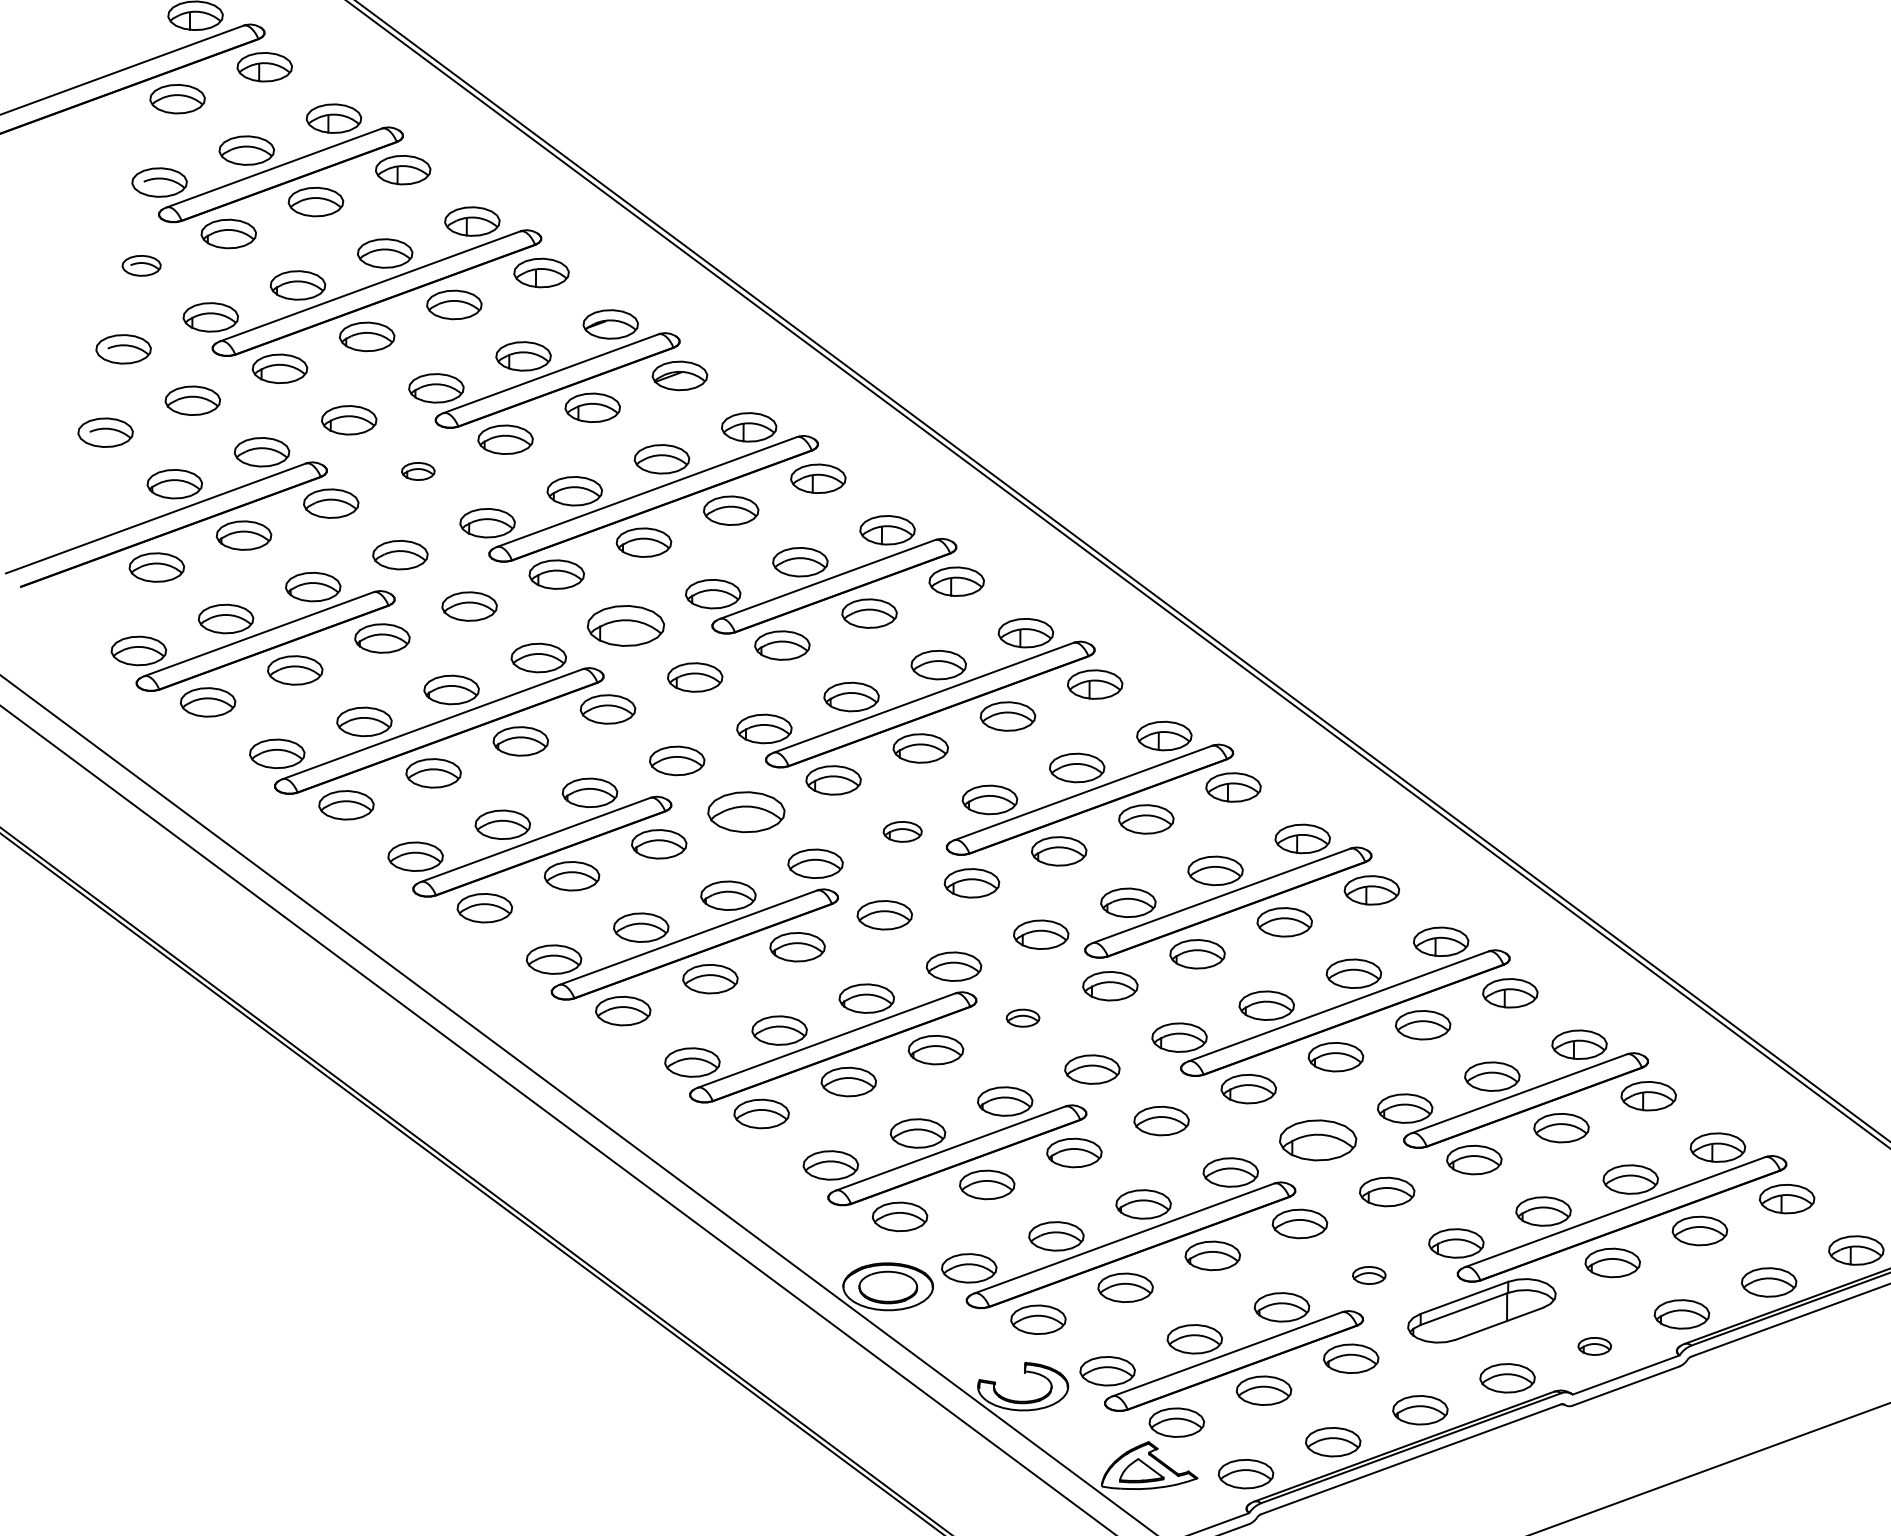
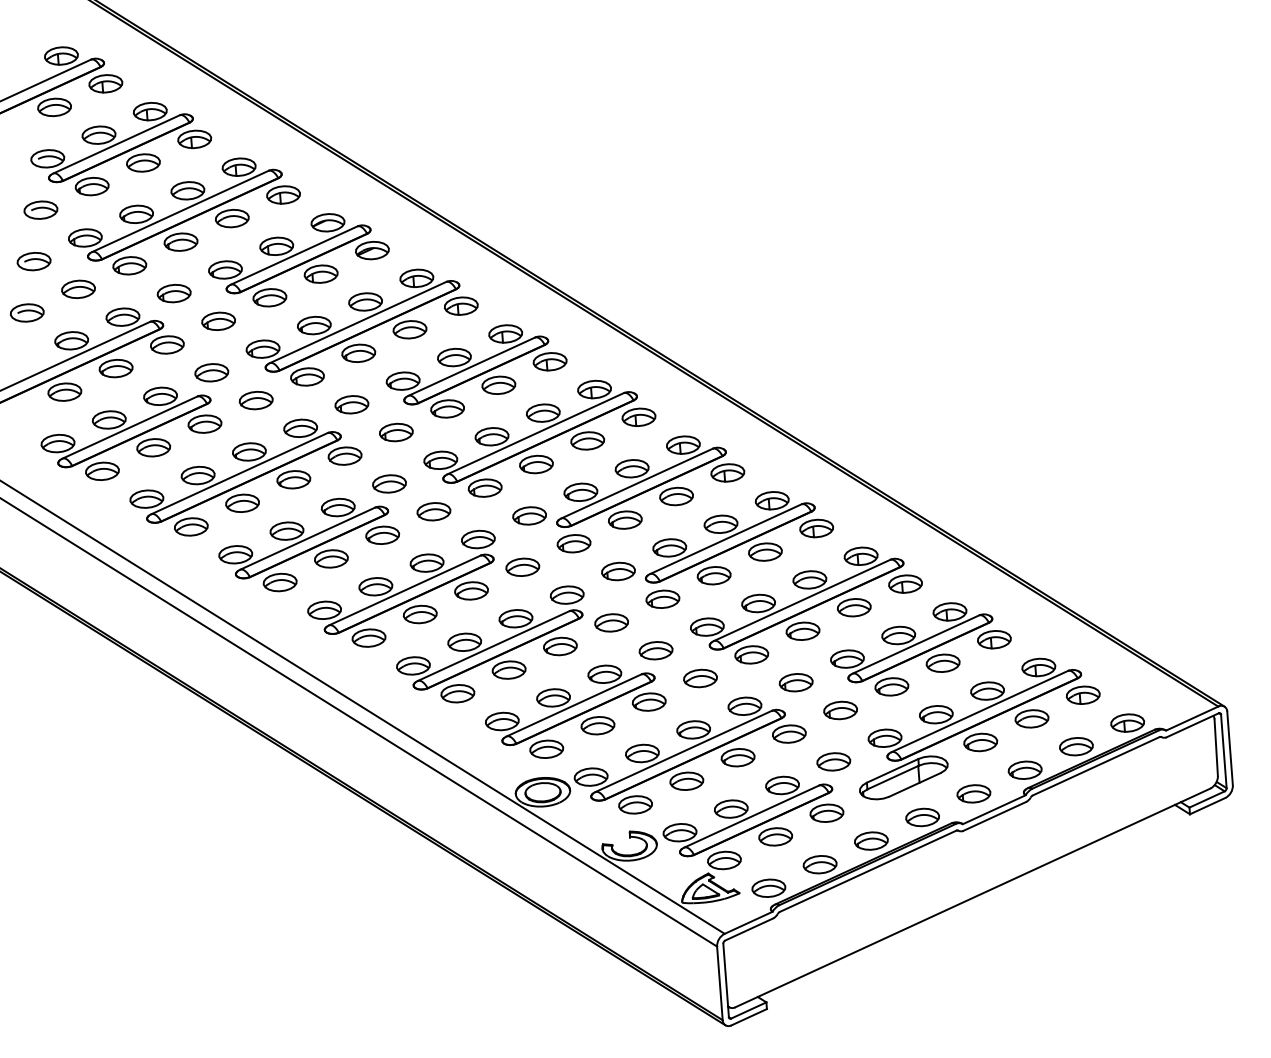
part: (140, 264) -> (40, 209), size x1.43
part: (418, 470) -> (218, 320), size x1.67
part: (625, 625) -> (351, 404), size x0.71
part: (745, 811) -> (433, 511), size x0.71
part: (902, 831) -> (529, 515), size x1.43
part: (1022, 1017) -> (611, 622), size x1.67
part: (1316, 1140) -> (795, 682), size x0.71
part: (1368, 1274) -> (833, 761), size x1.67
part: (1594, 1345) -> (973, 793), size x1.67

